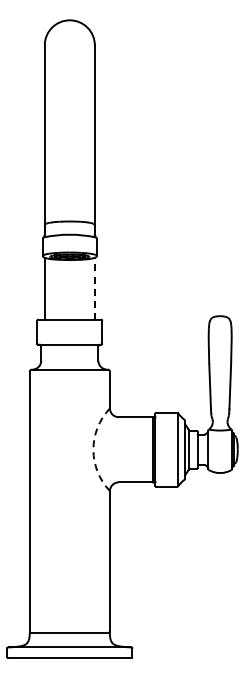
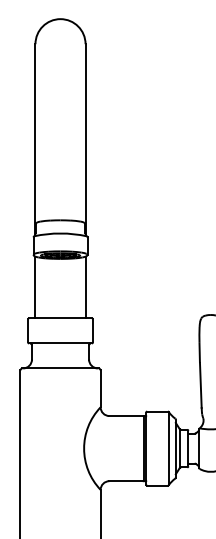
line: (94, 288) -> (85, 287), dashed -> solid
arc: (93, 449) -> (84, 448), dashed -> solid

